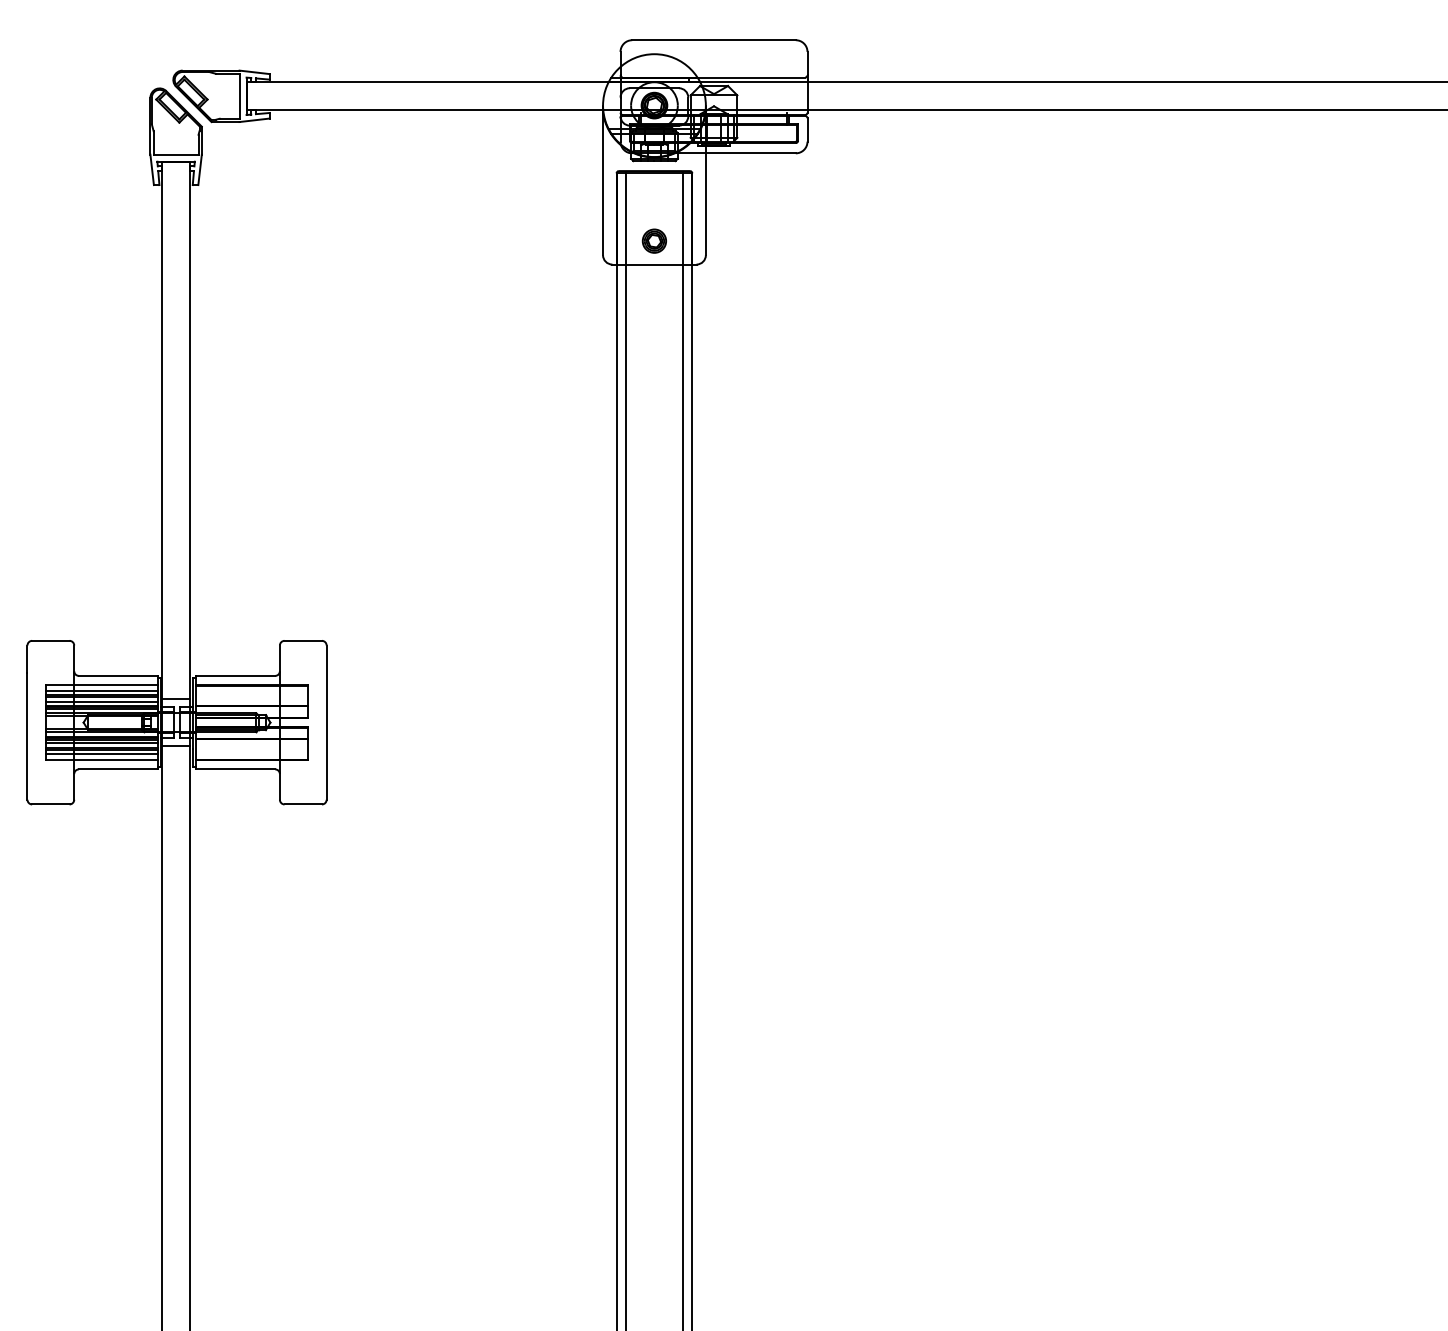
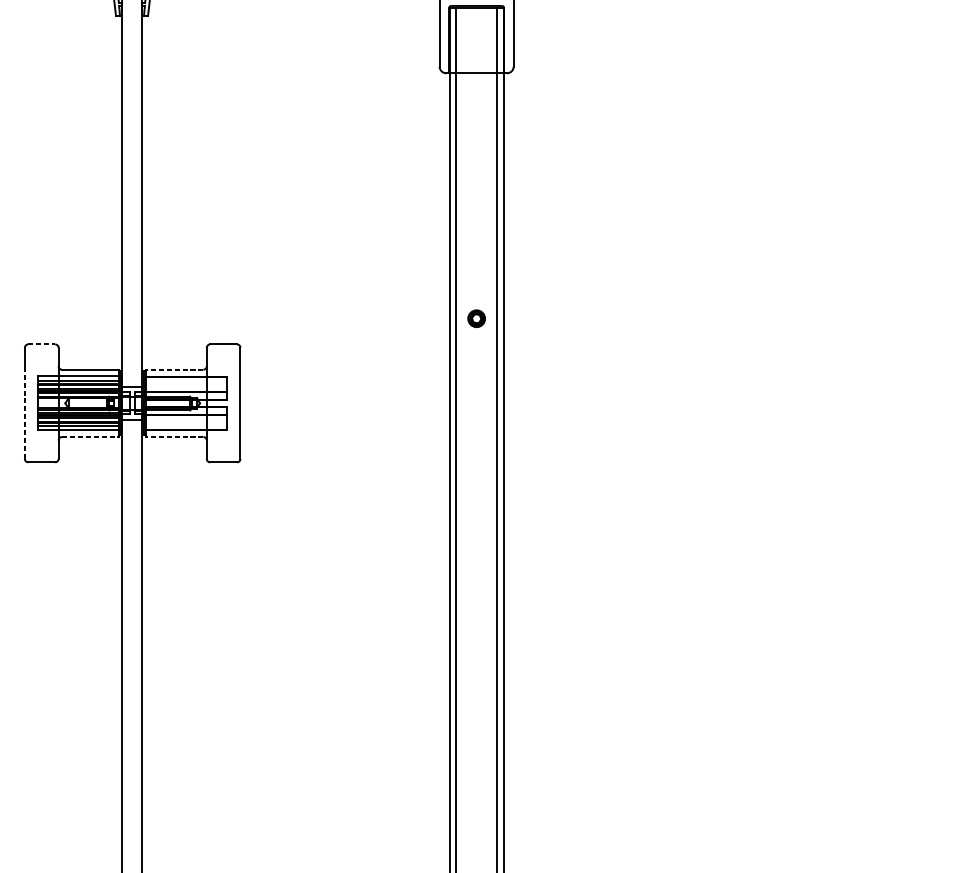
part: (653, 240) -> (475, 318), moved
line: (50, 640) -> (41, 344), solid -> dashed
line: (235, 675) -> (174, 369), solid -> dashed
line: (27, 735) -> (24, 412), solid -> dashed
line: (118, 769) -> (90, 437), solid -> dashed
line: (235, 769) -> (174, 437), solid -> dashed

